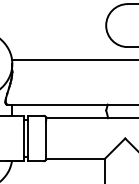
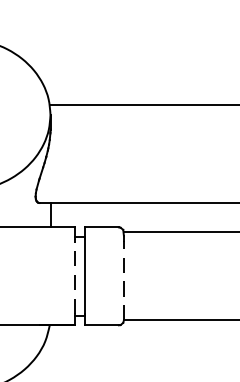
line: (23, 138) -> (74, 276), solid -> dashed
line: (46, 140) -> (124, 280), solid -> dashed

